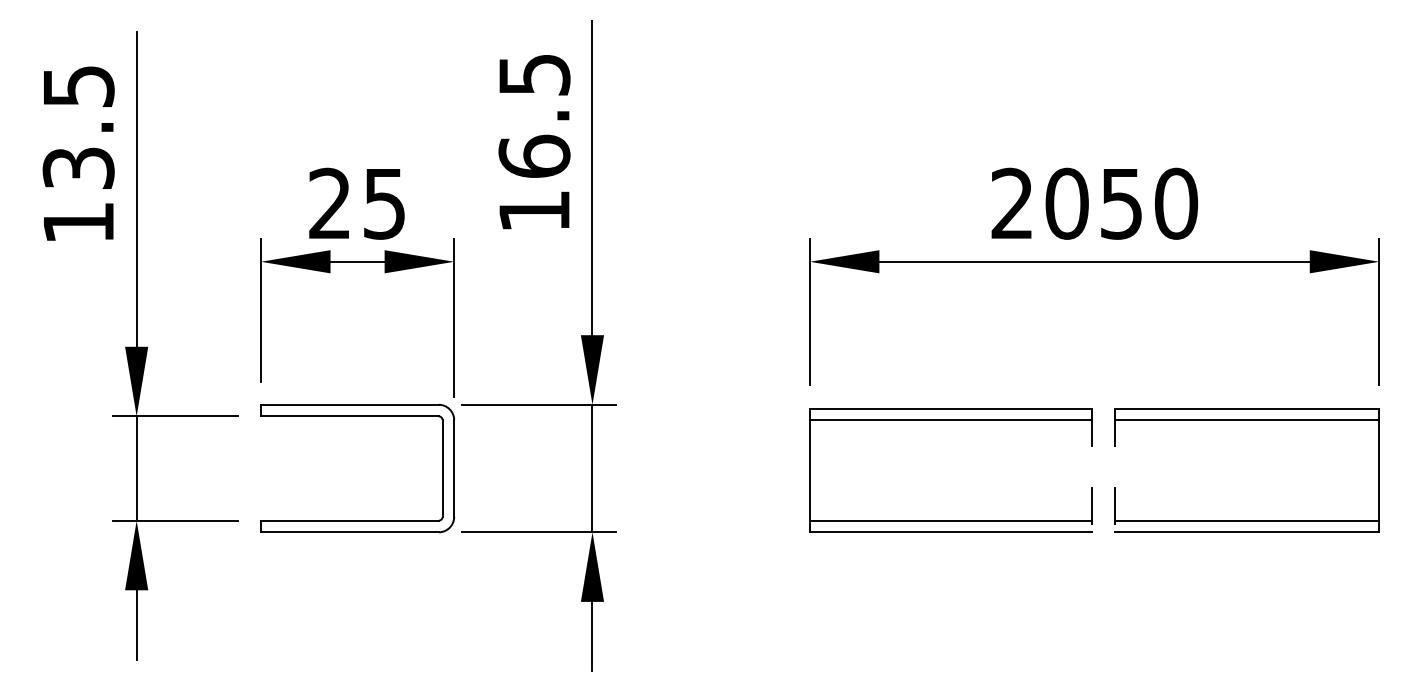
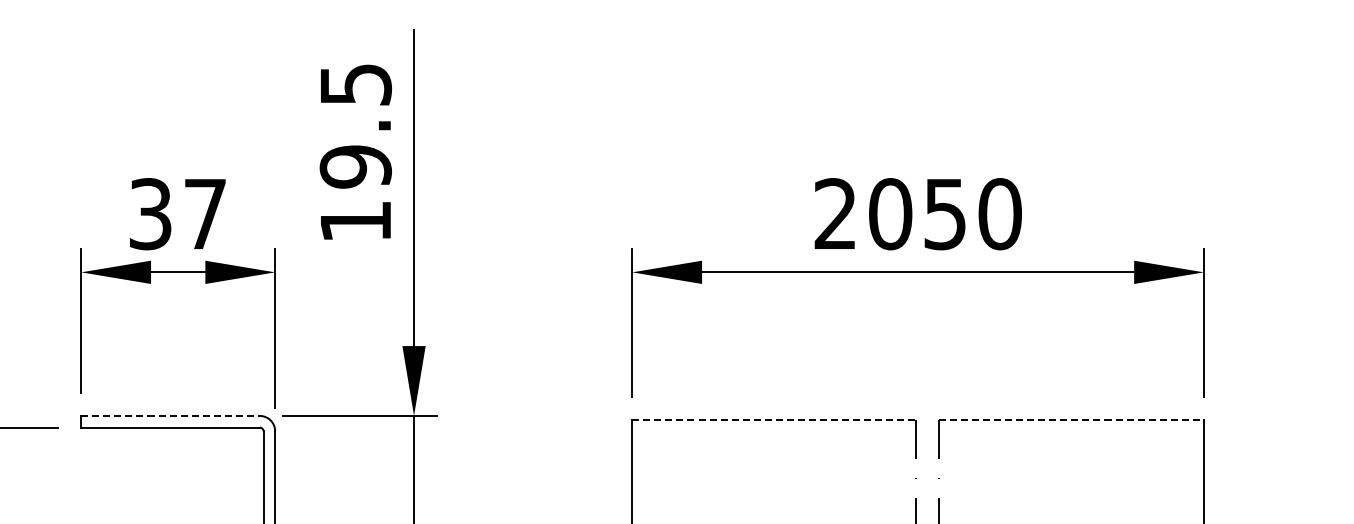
text: (534, 156) -> (355, 166), 16.5 -> 19.5
text: (356, 203) -> (177, 213), 25 -> 37
line: (349, 404) -> (170, 415), solid -> dashed
line: (951, 408) -> (774, 419), solid -> dashed
line: (1247, 408) -> (1071, 419), solid -> dashed
line: (950, 420) -> (773, 431), removed
line: (1247, 420) -> (1071, 431), removed

